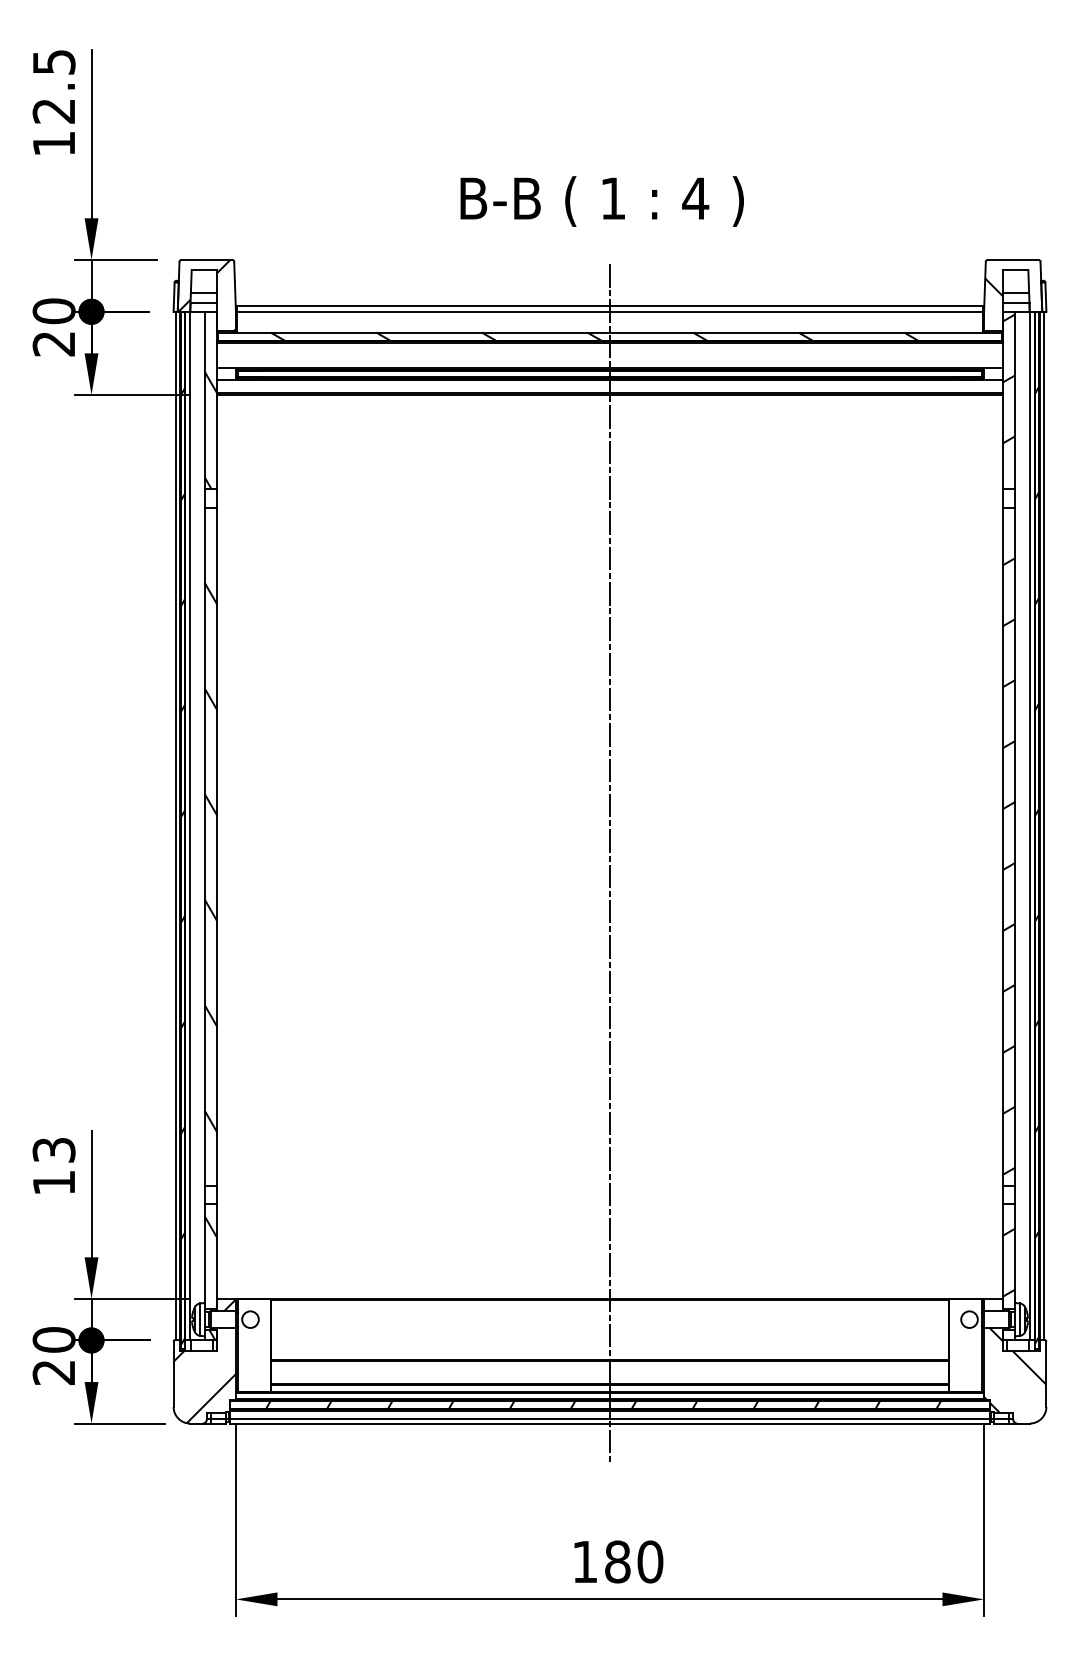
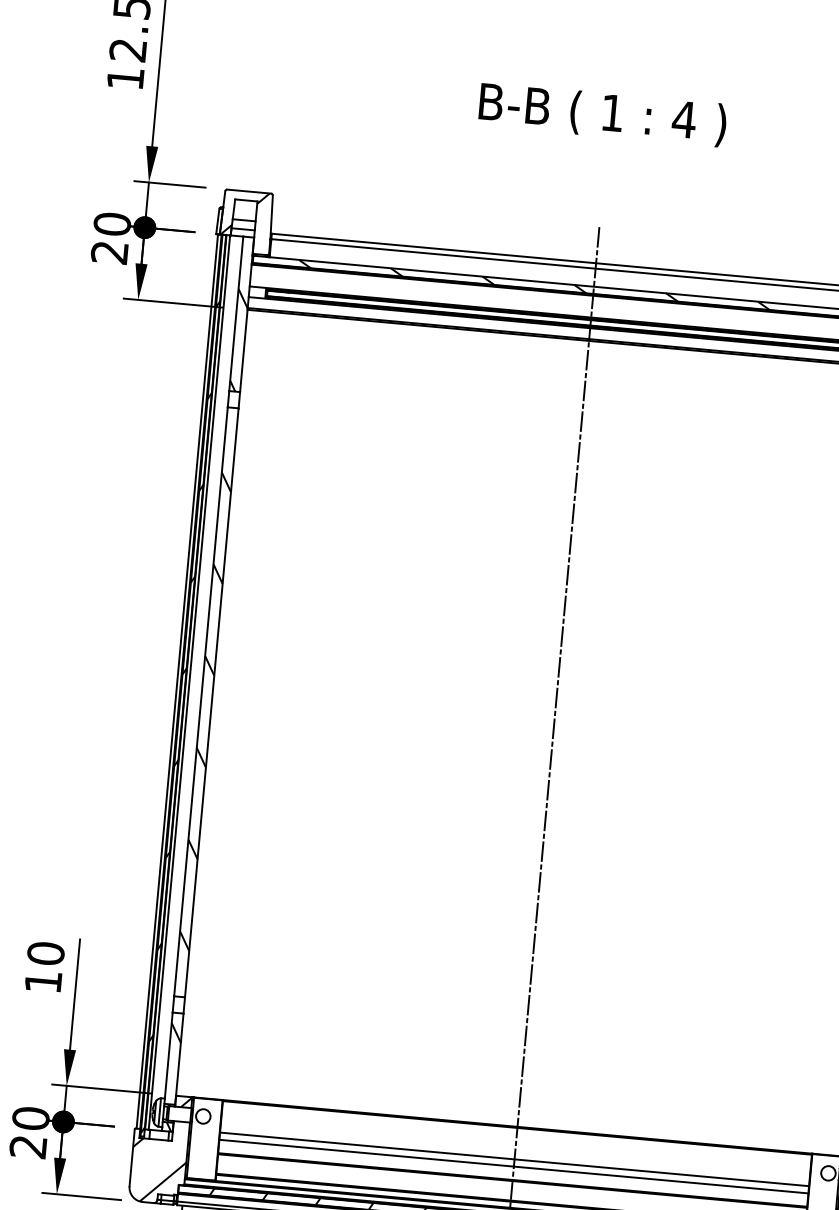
text: (601, 201) -> (602, 114), moved
text: (53, 1150) -> (45, 953), 13 -> 10
line: (609, 1336) -> (514, 1159), added
line: (609, 1344) -> (513, 1166), added

